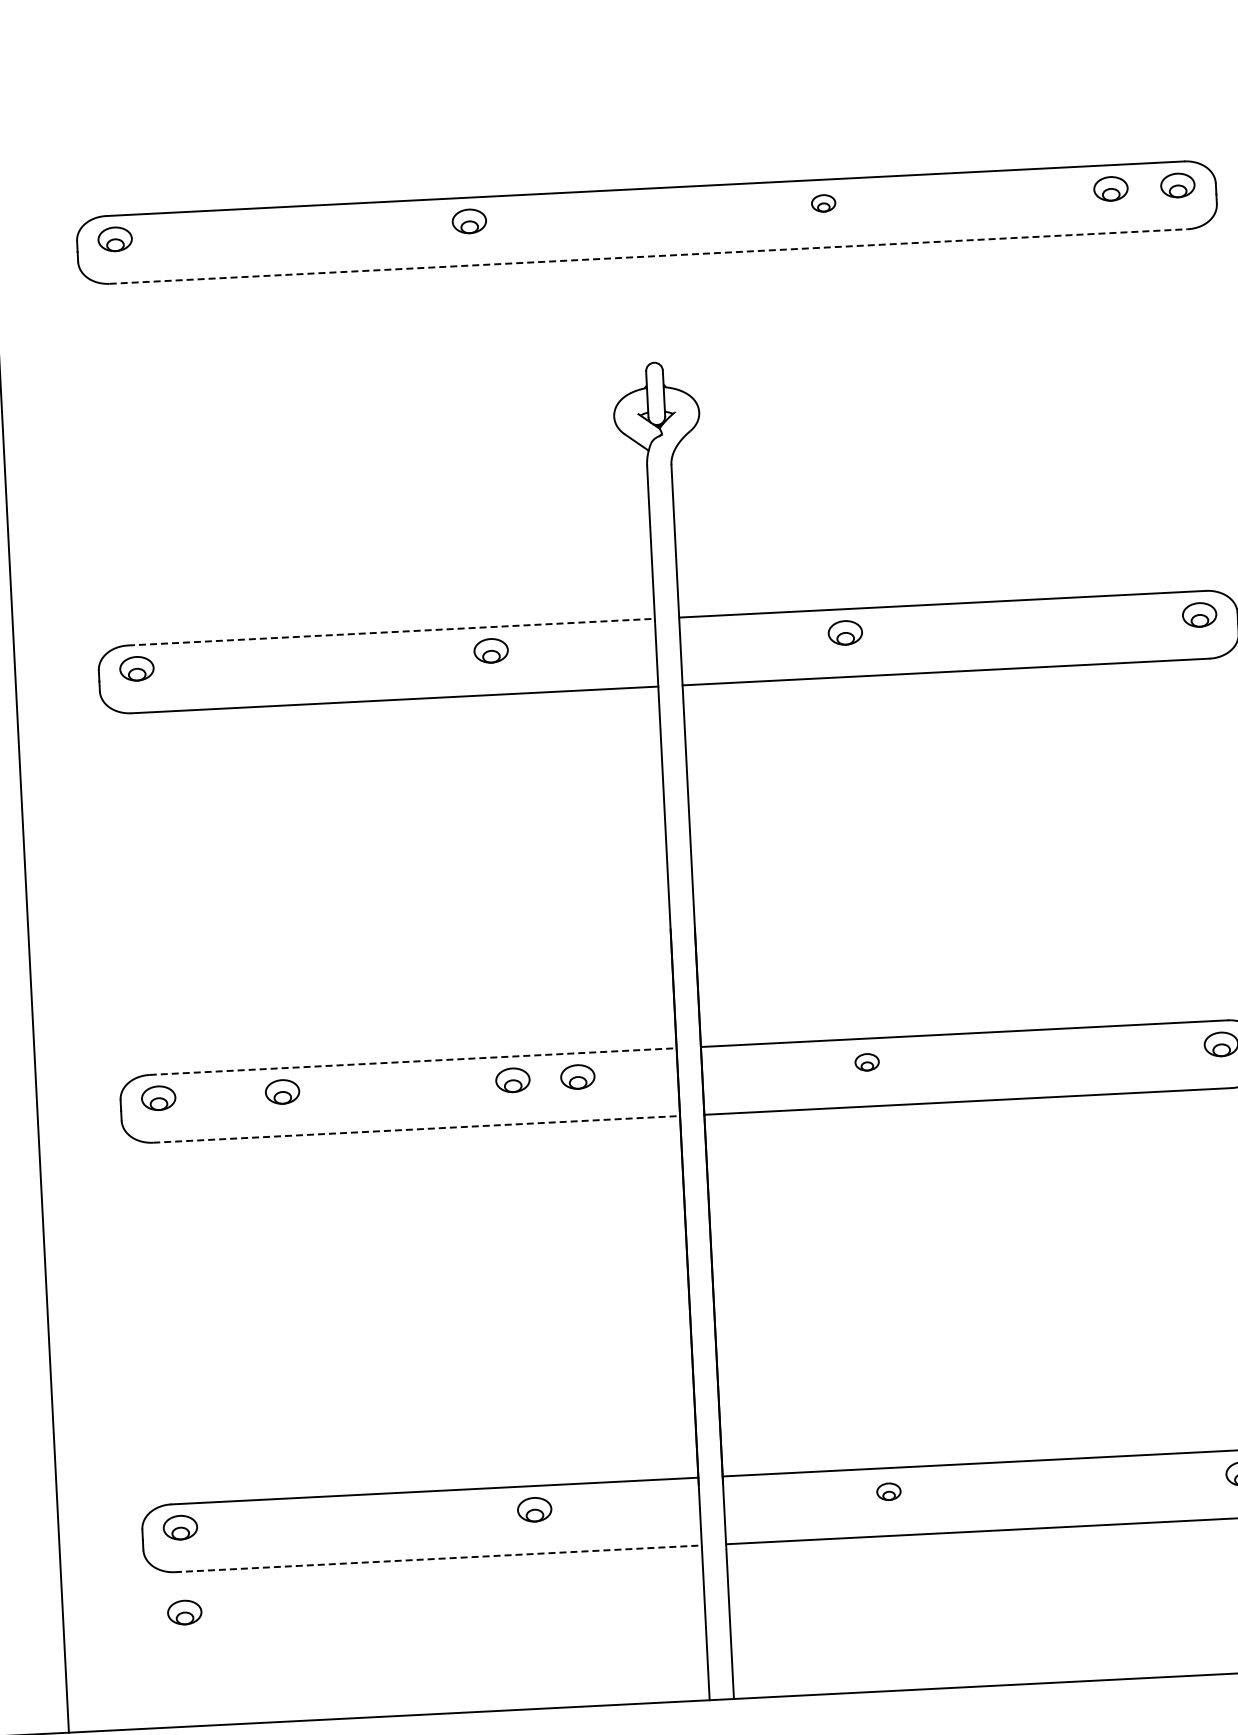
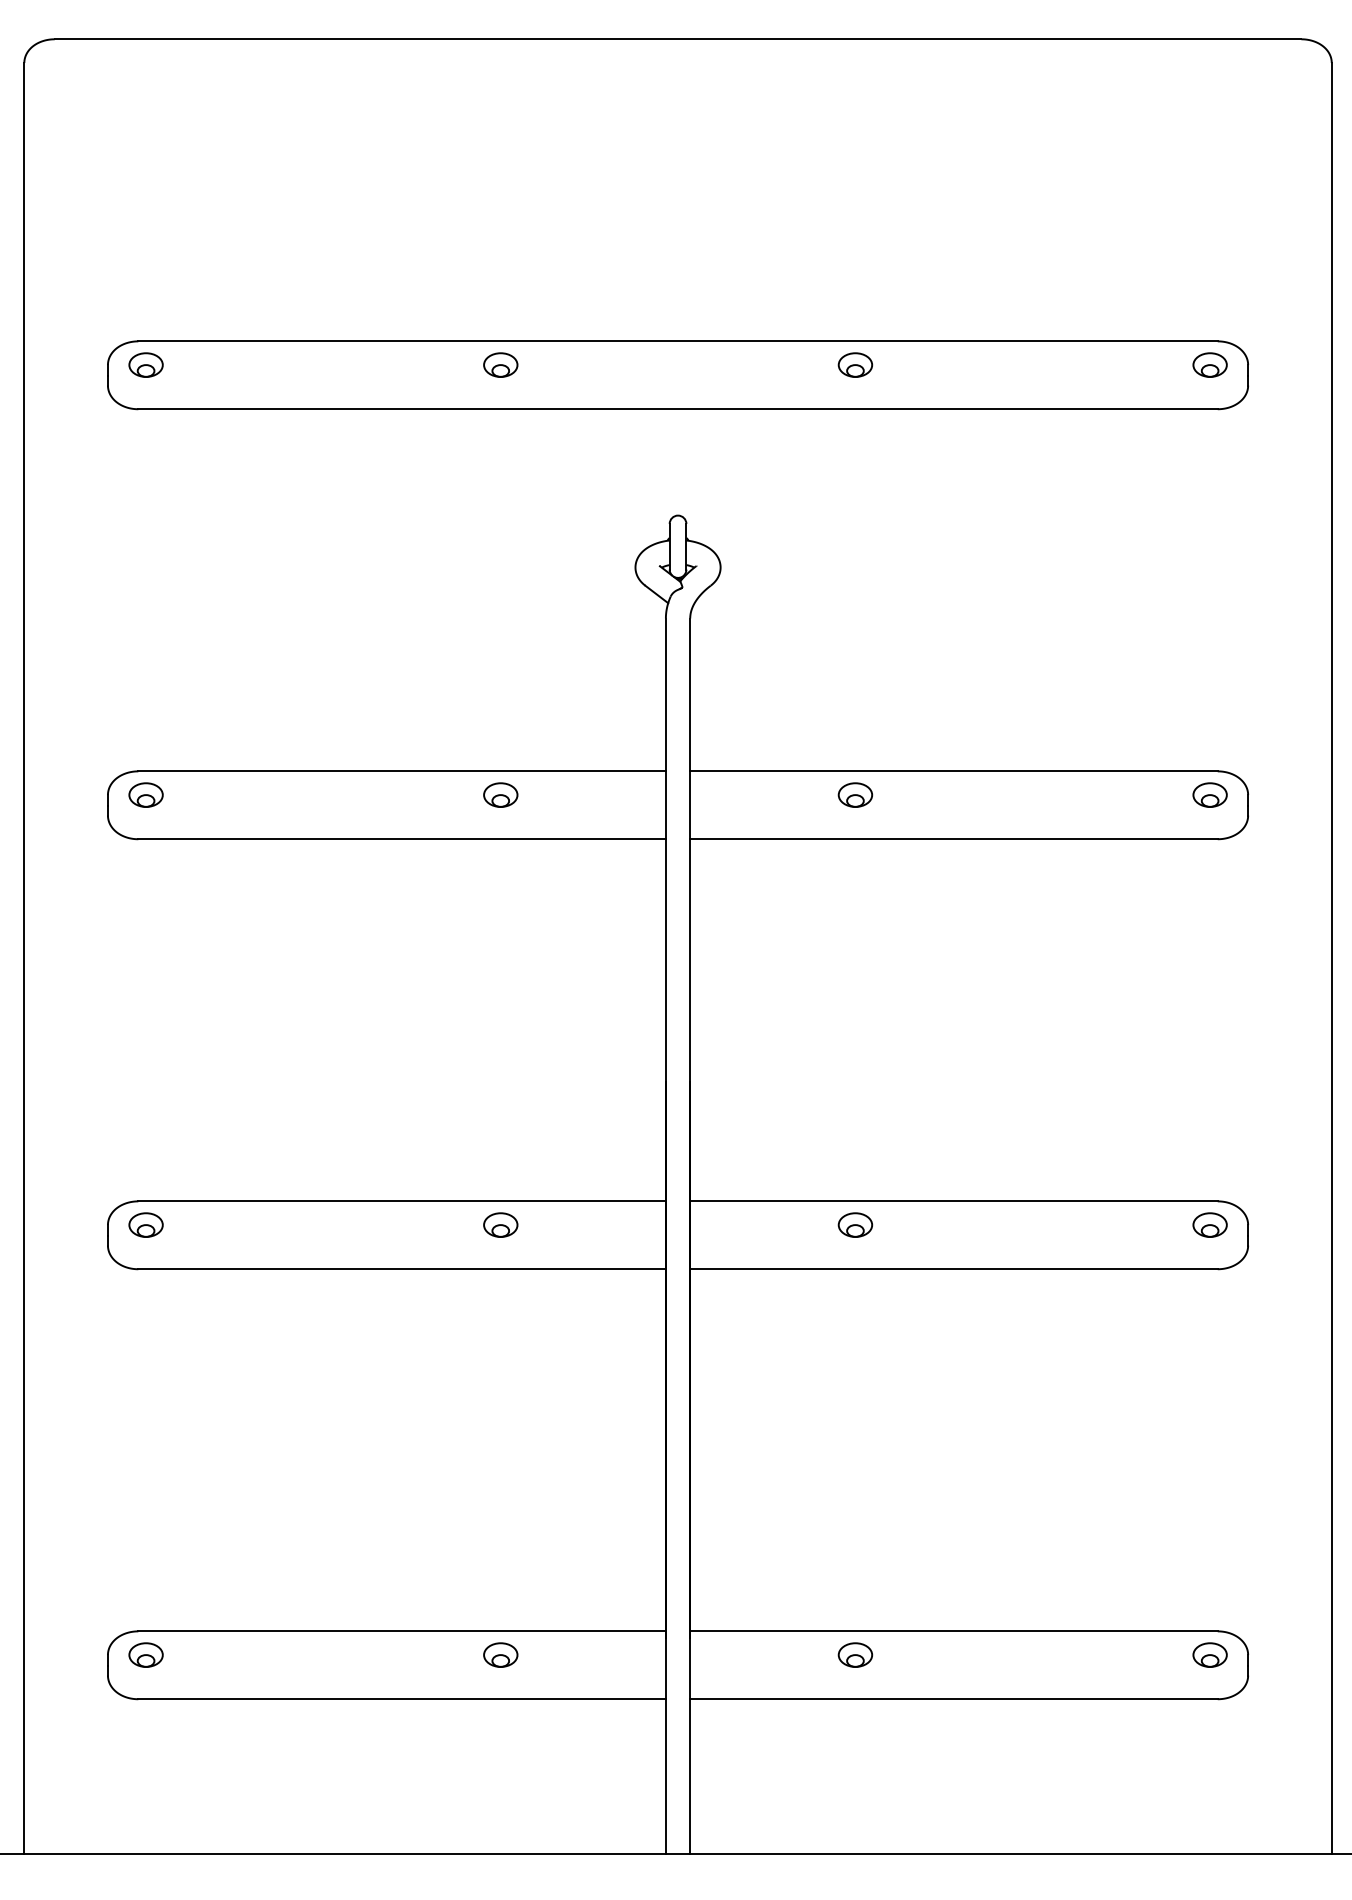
part: (1110, 188) -> (1142, 364), removed
part: (823, 202) -> (855, 364), size x1.43
line: (649, 256) -> (678, 409), dashed -> solid
line: (391, 632) -> (402, 771), dashed -> solid
line: (413, 1061) -> (402, 1201), dashed -> solid
part: (867, 1061) -> (855, 1224), size x1.43
part: (577, 1076) -> (565, 1224), removed
part: (281, 1091) -> (269, 1224), removed
line: (417, 1129) -> (402, 1269), dashed -> solid
part: (888, 1491) -> (855, 1654), size x1.43
line: (438, 1559) -> (402, 1699), dashed -> solid
part: (184, 1612) -> (145, 1739), removed

